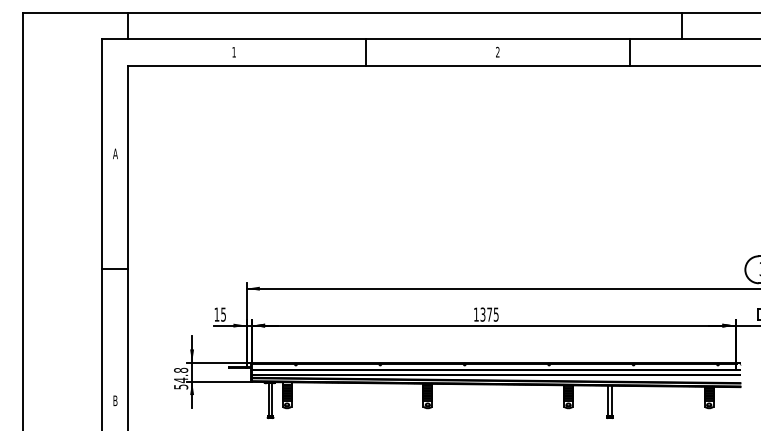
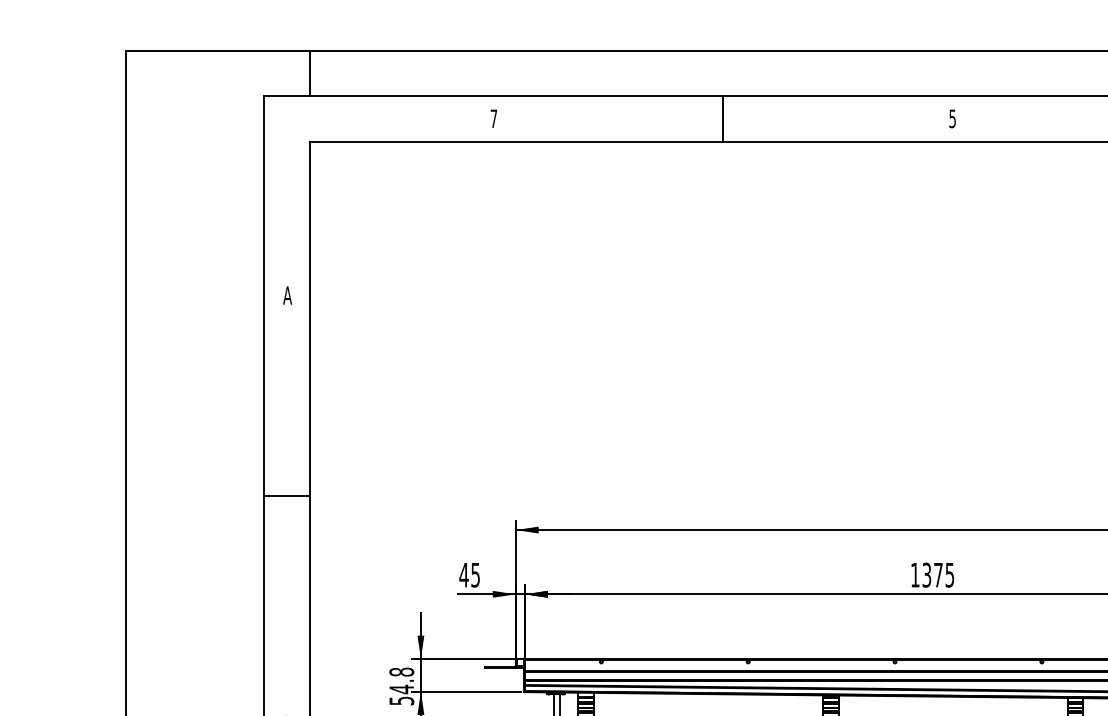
text: (497, 51) -> (952, 117), 2 -> 5
text: (233, 52) -> (492, 119), 1 -> 7
text: (216, 314) -> (463, 574), 15 -> 45

